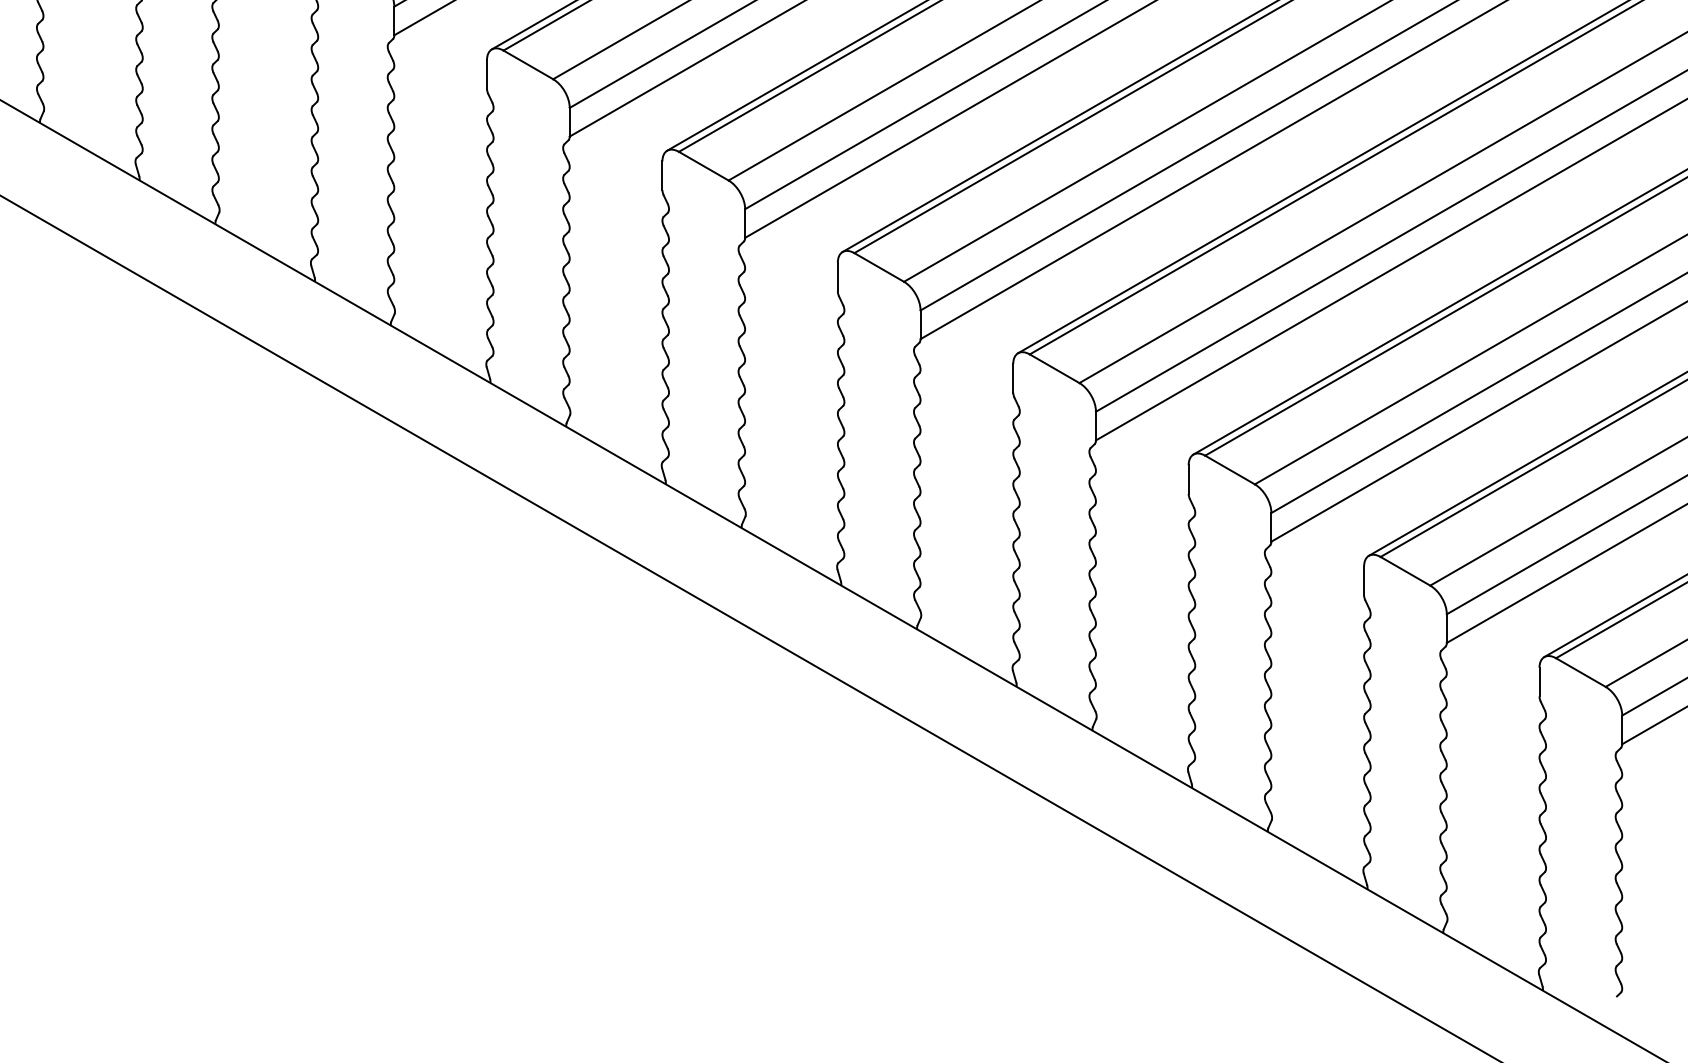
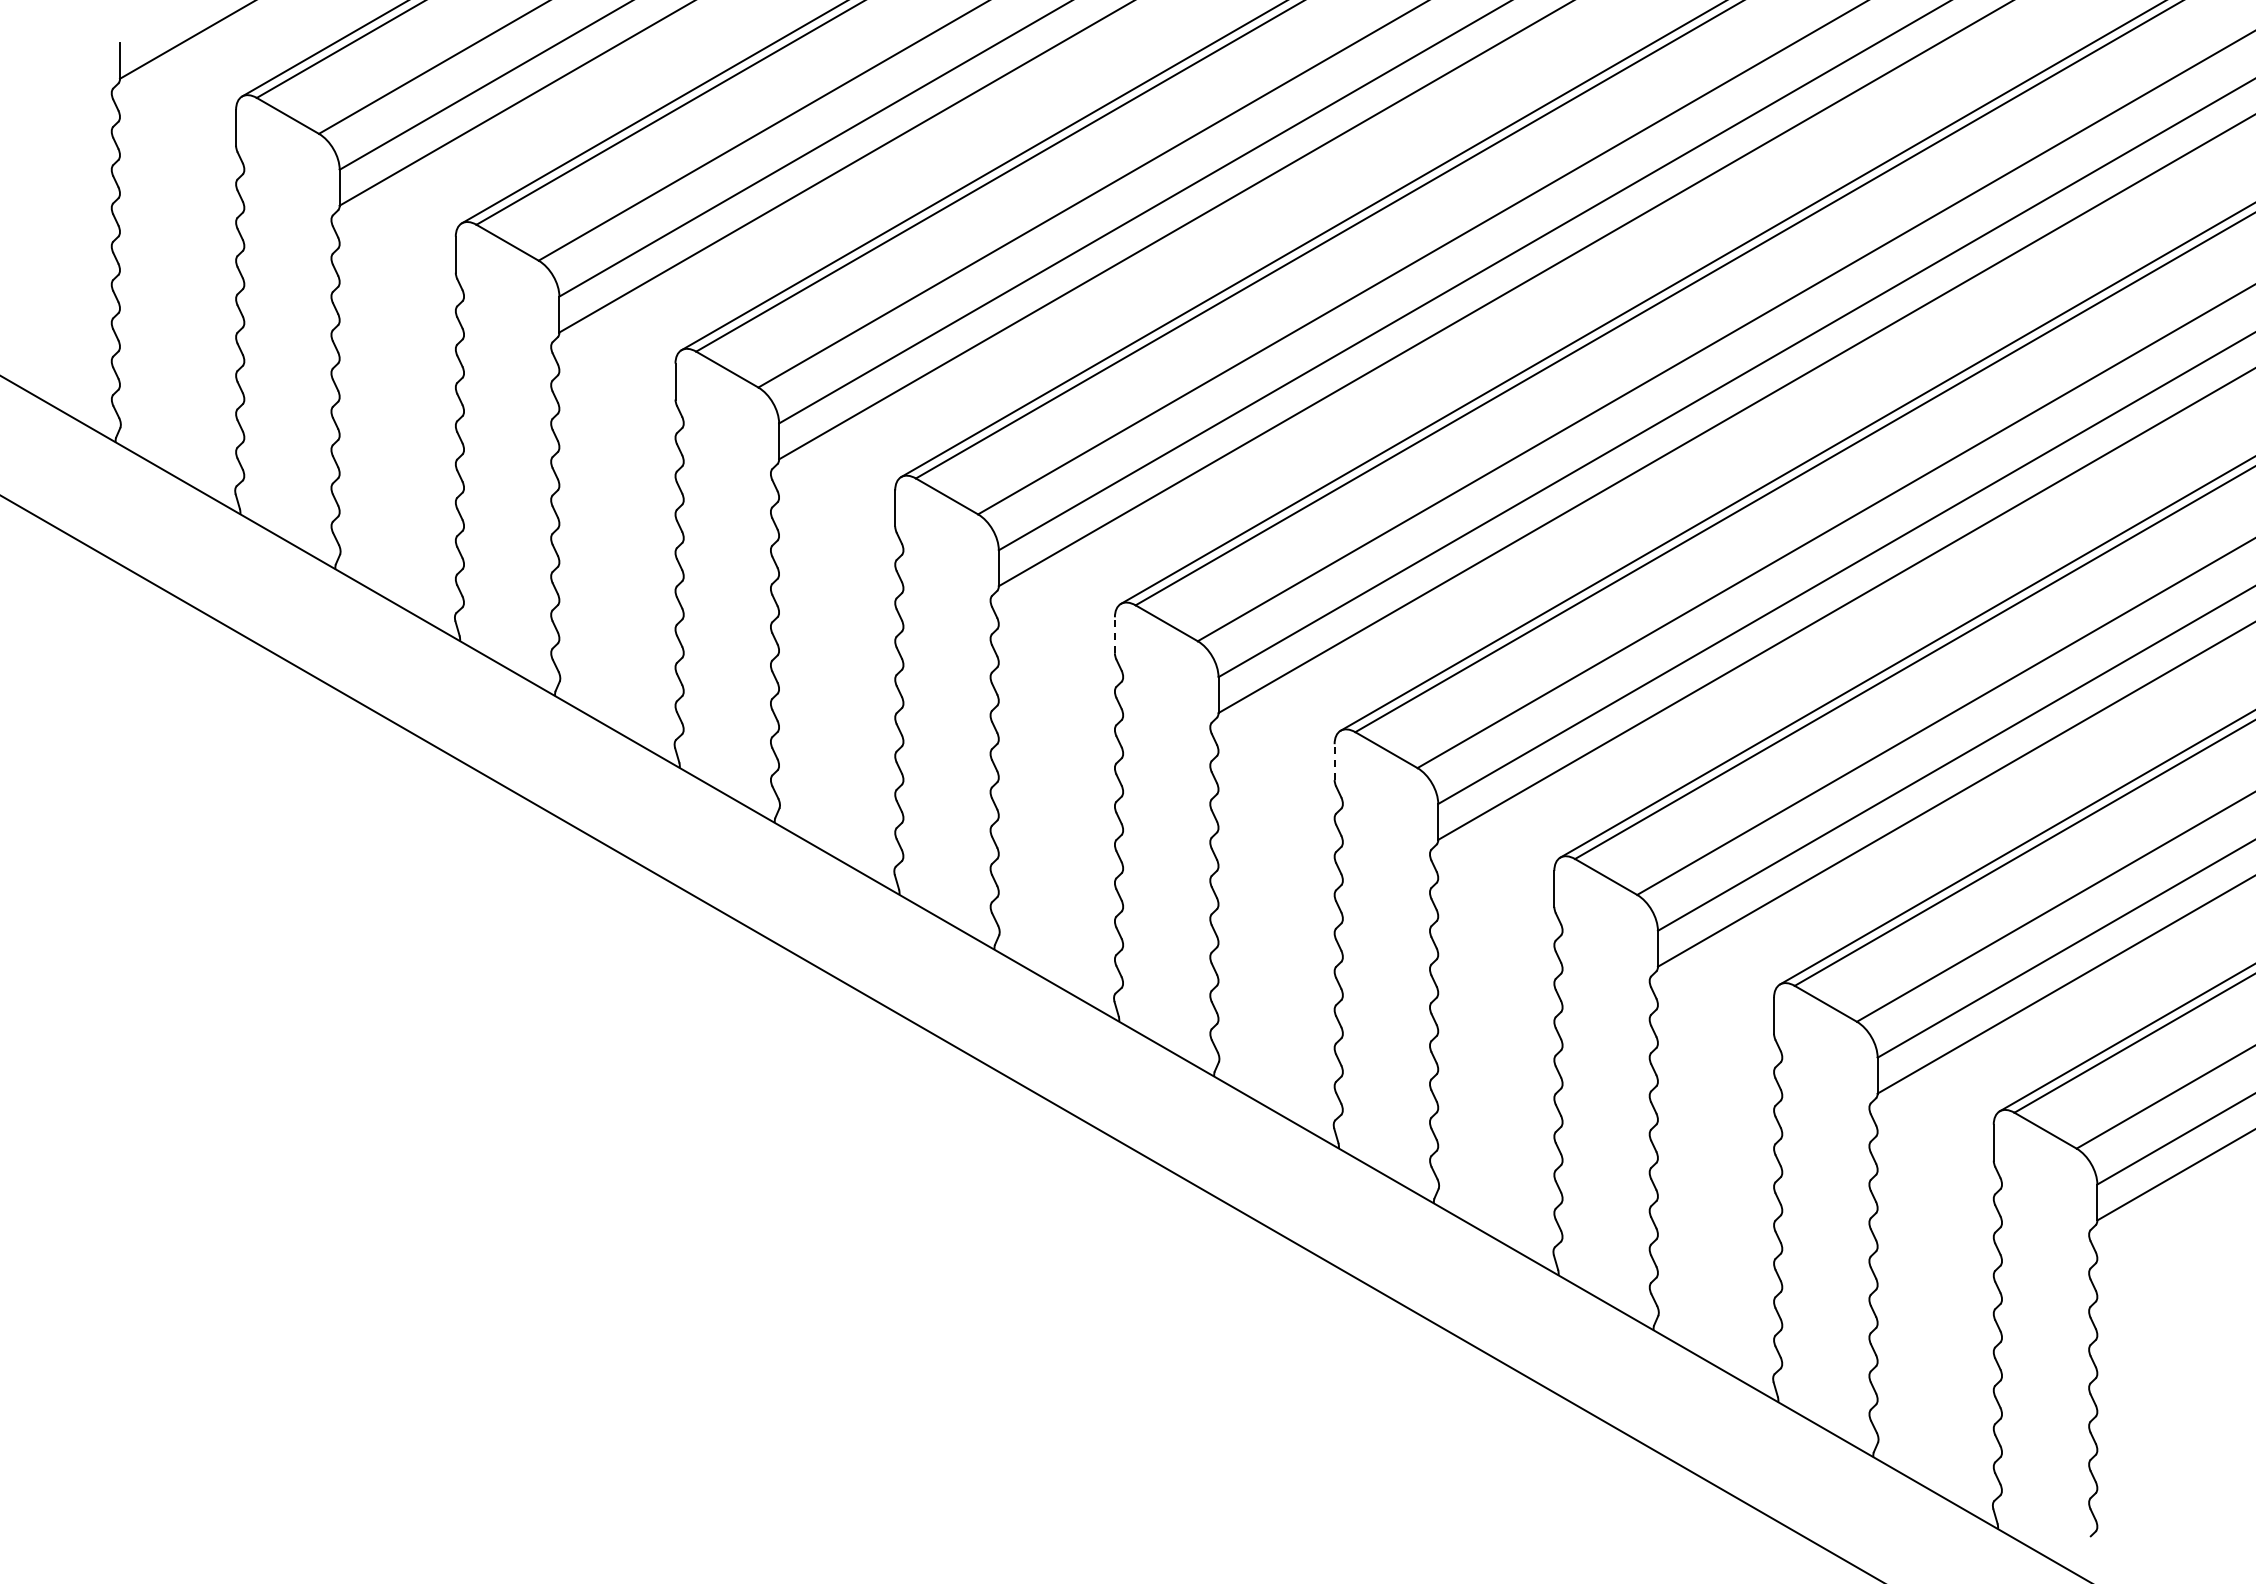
line: (837, 277) -> (1114, 635), solid -> dashed
line: (1013, 378) -> (1334, 762), solid -> dashed

